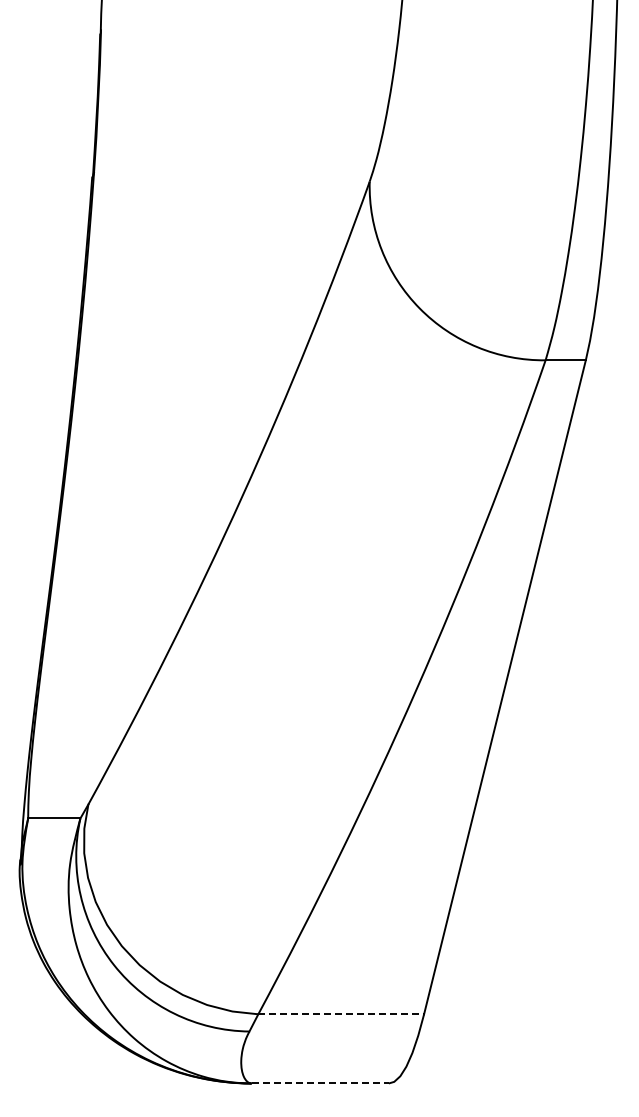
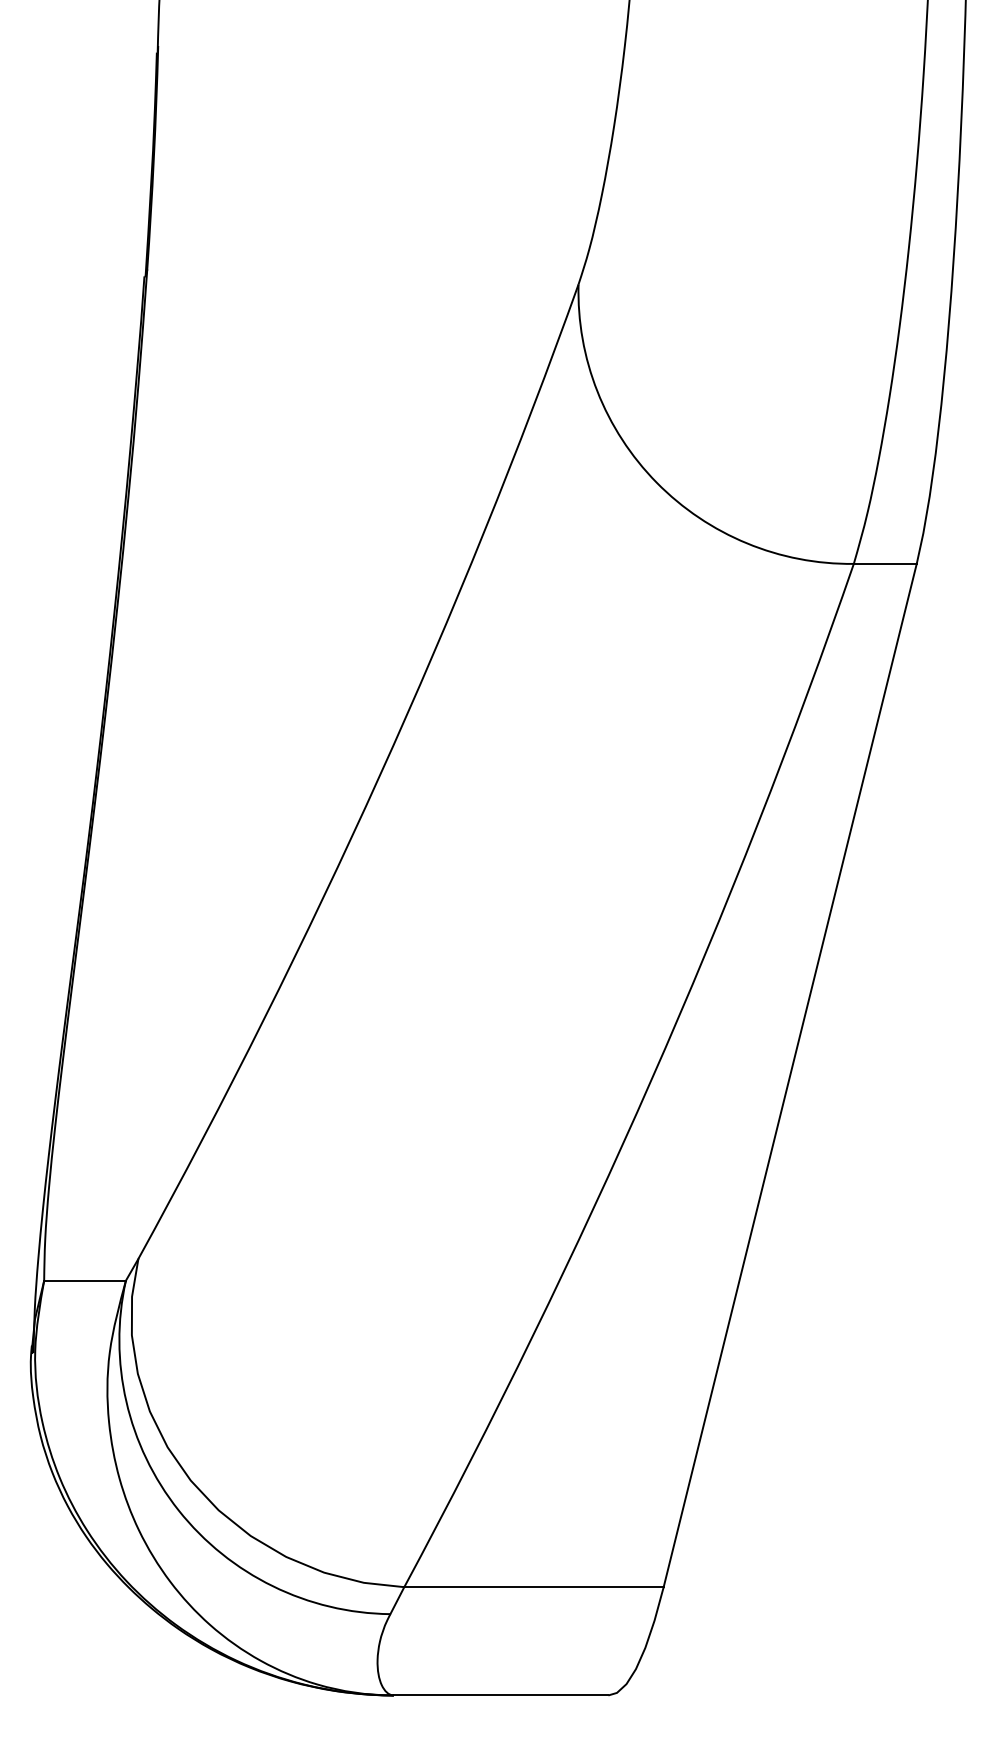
line: (341, 1014) -> (534, 1587), dashed -> solid
line: (320, 1083) -> (501, 1695), dashed -> solid

